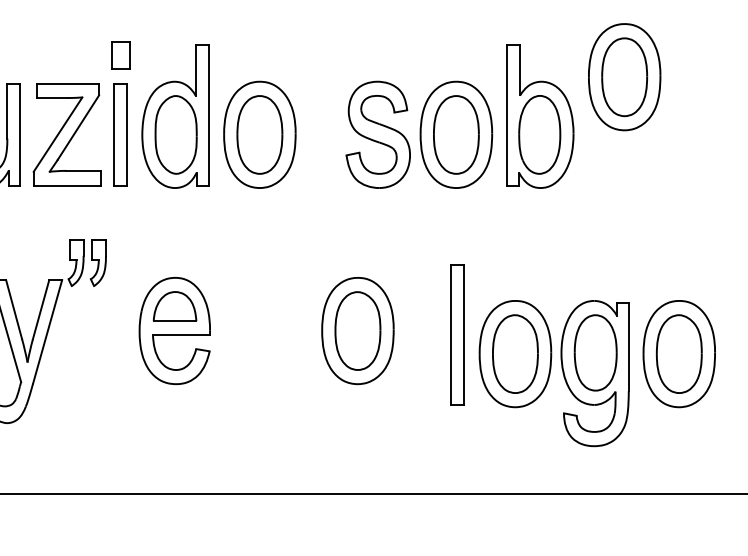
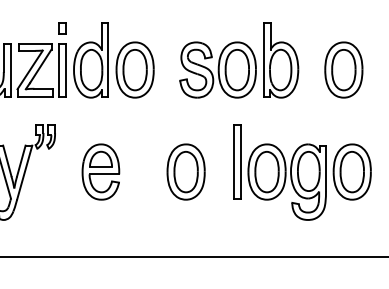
part: (120, 54) -> (62, 28), size x0.71
part: (623, 76) -> (343, 69), moved
part: (174, 329) -> (100, 171), moved
part: (583, 354) -> (302, 172), moved

